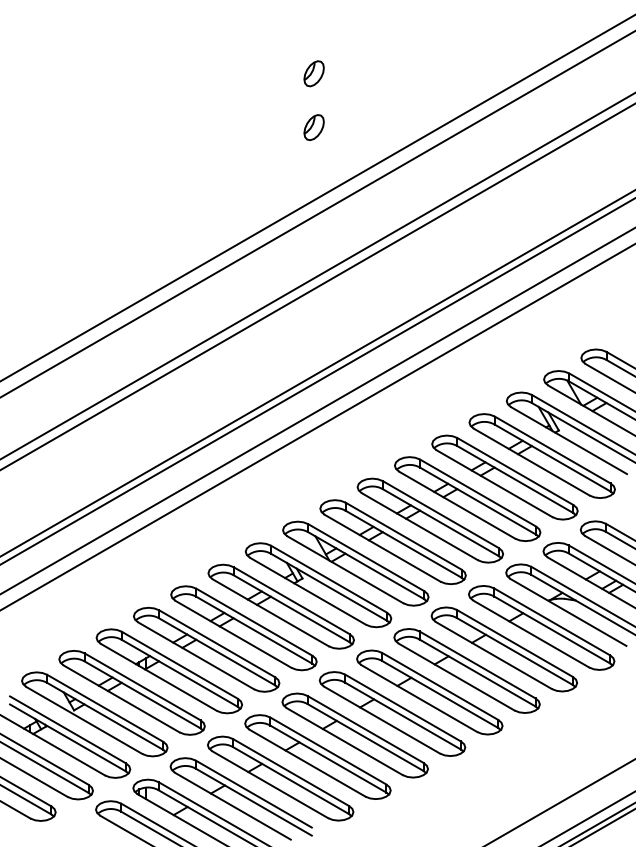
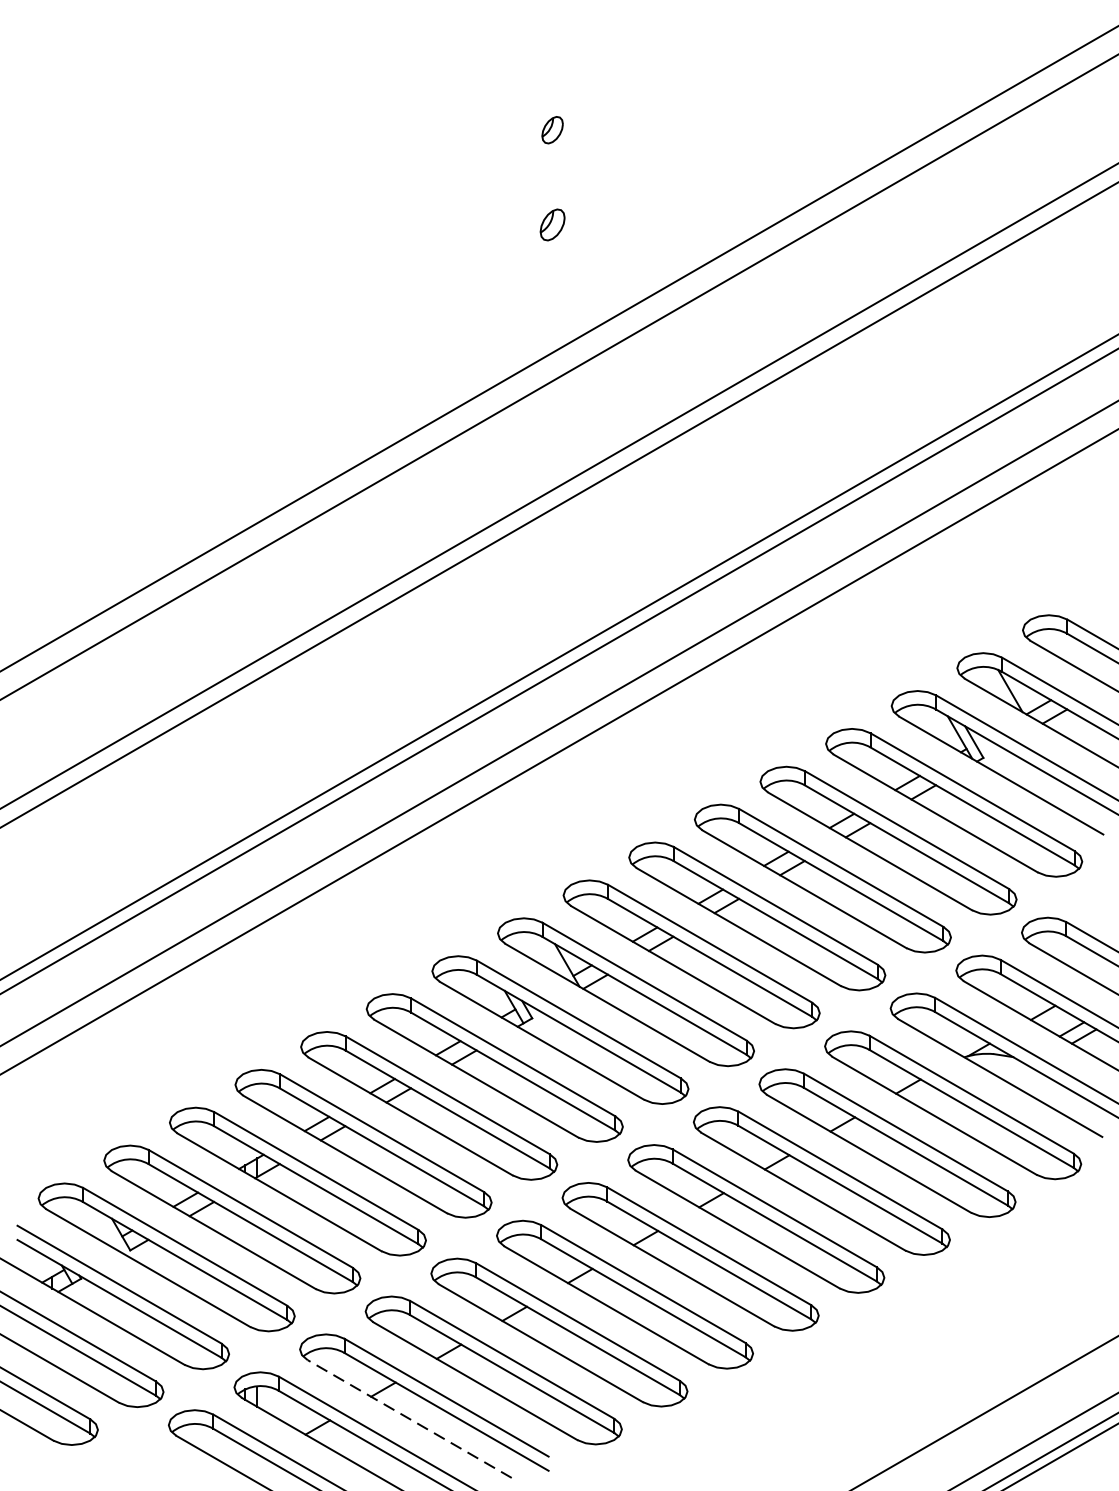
part: (313, 73) -> (551, 129), size x0.6
part: (313, 127) -> (551, 224), size x0.7
line: (232, 806) -> (409, 1419), solid -> dashed

